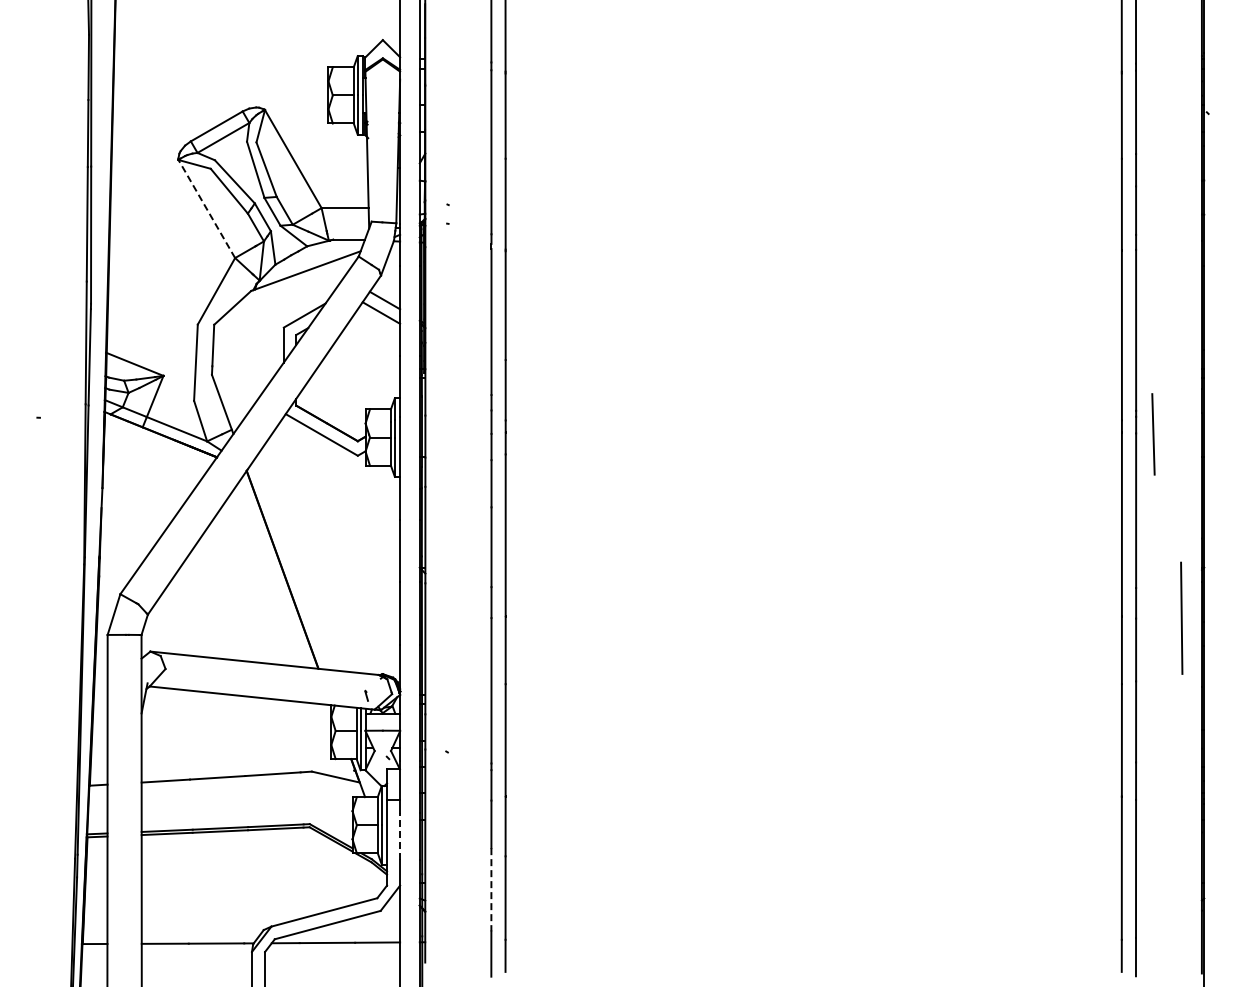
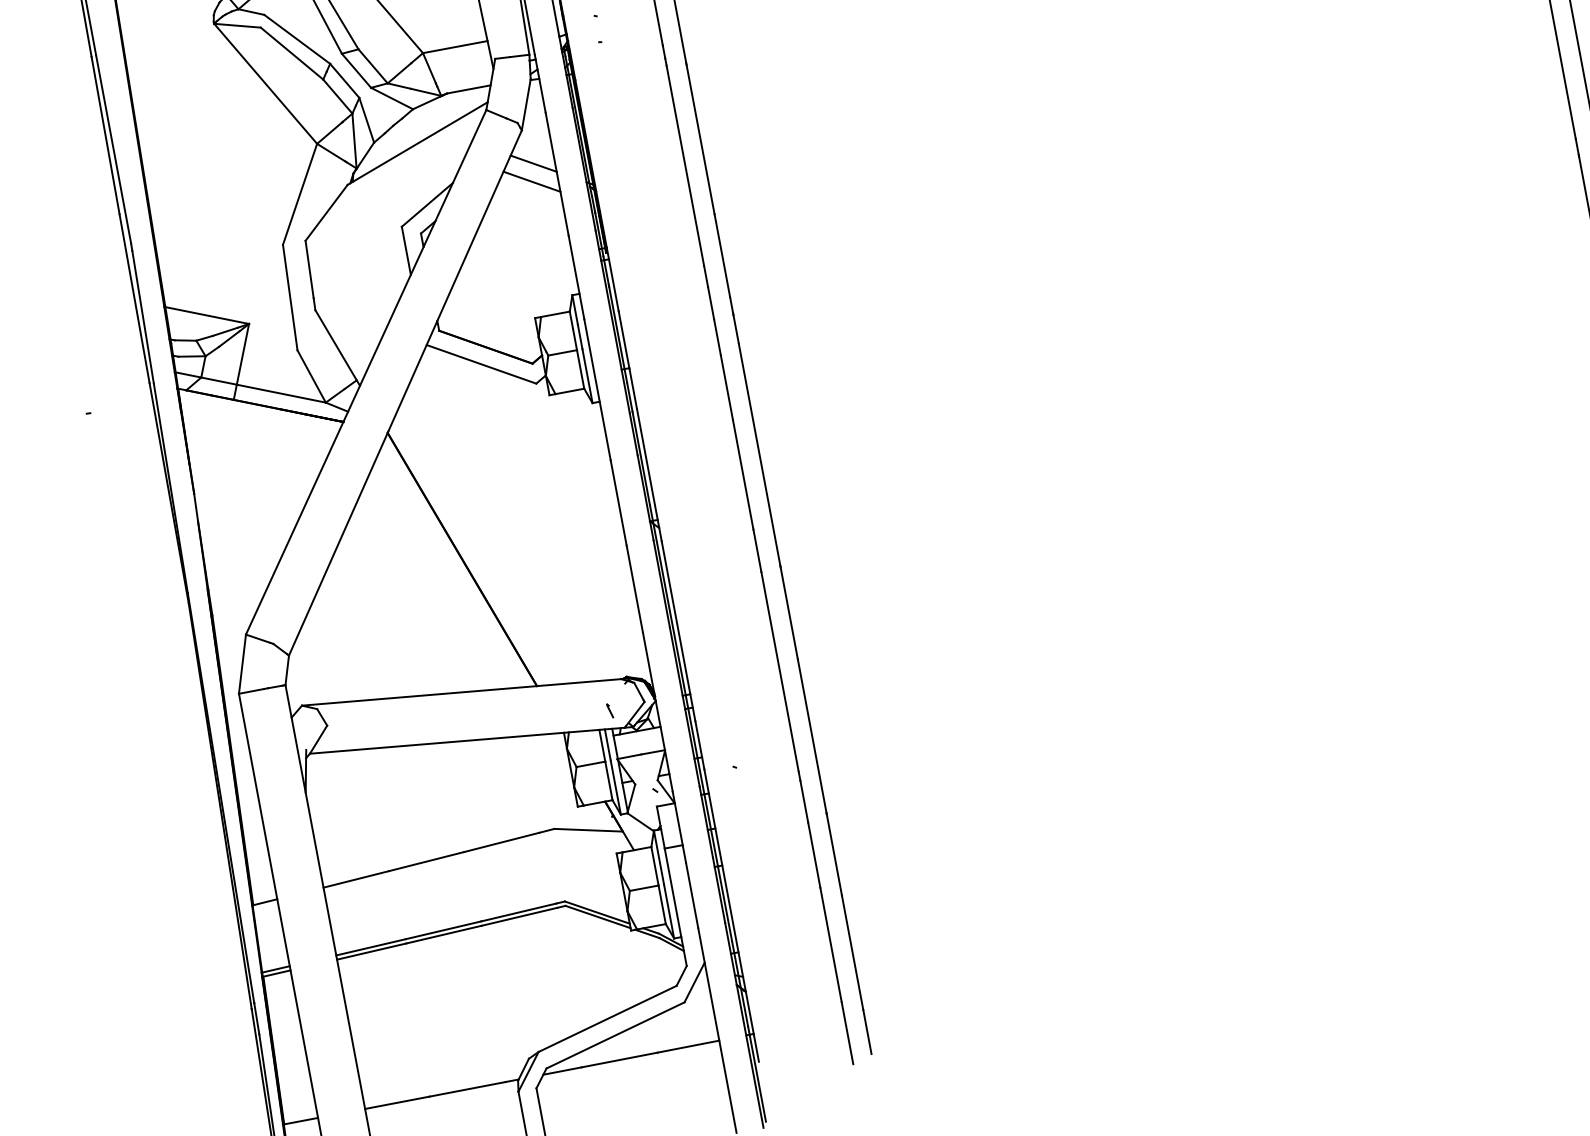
line: (206, 209) -> (265, 84), dashed -> solid
line: (400, 836) -> (692, 895), dashed -> solid
line: (491, 889) -> (831, 944), dashed -> solid

